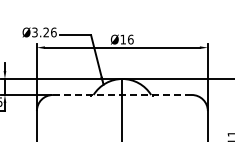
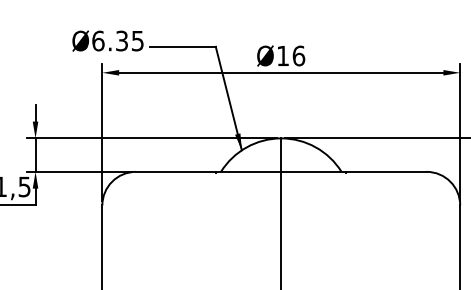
text: (44, 32) -> (118, 41), Ø3.26 -> Ø6.35
line: (122, 95) -> (281, 172), dashed -> solid

